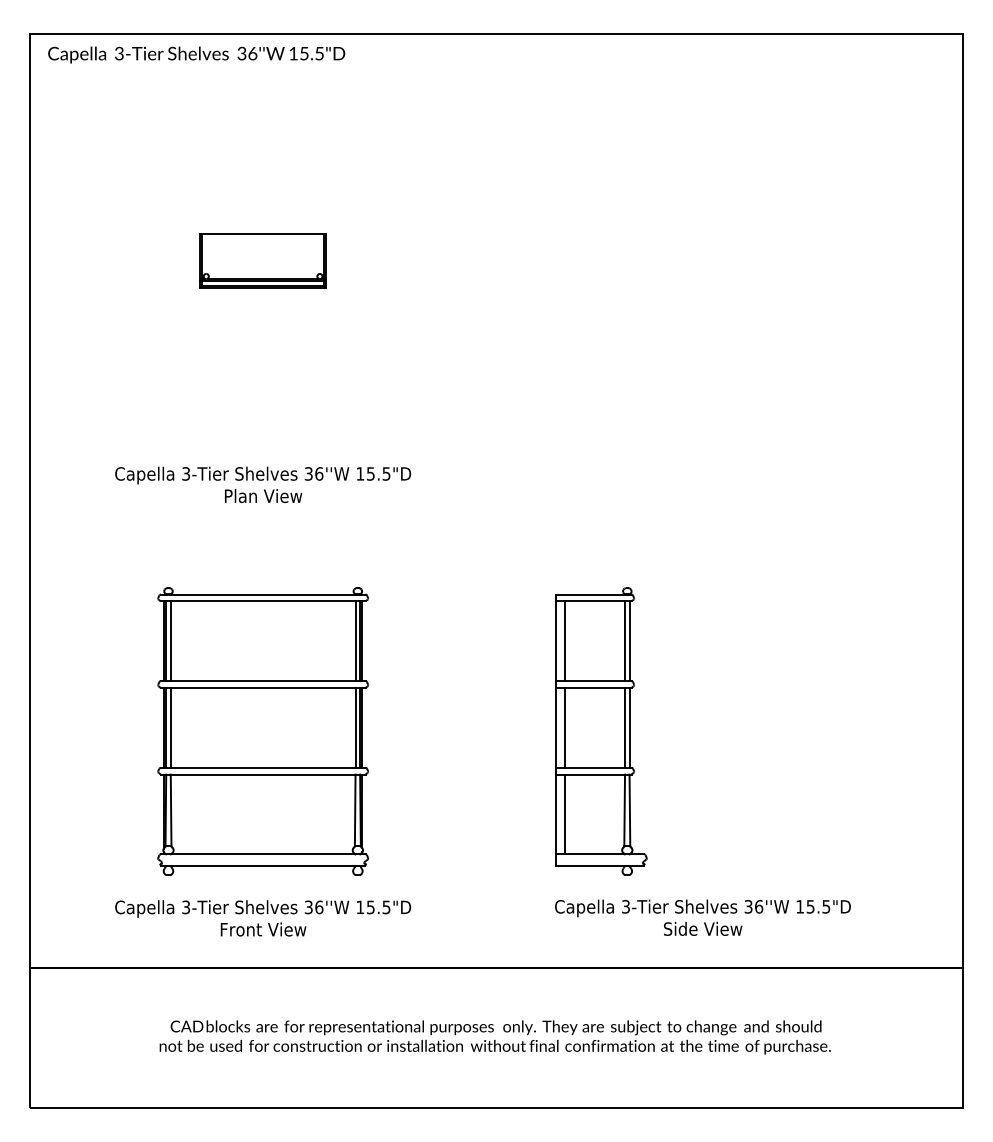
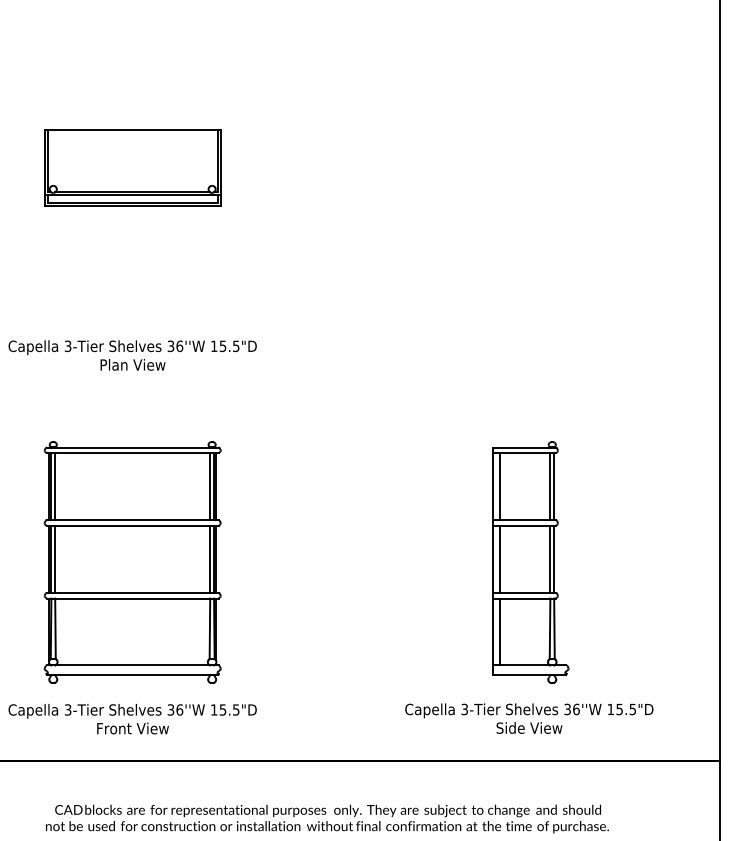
part: (262, 260) -> (132, 167), size x1.67
part: (601, 731) -> (530, 562), moved
text: (702, 917) -> (528, 718), moved

